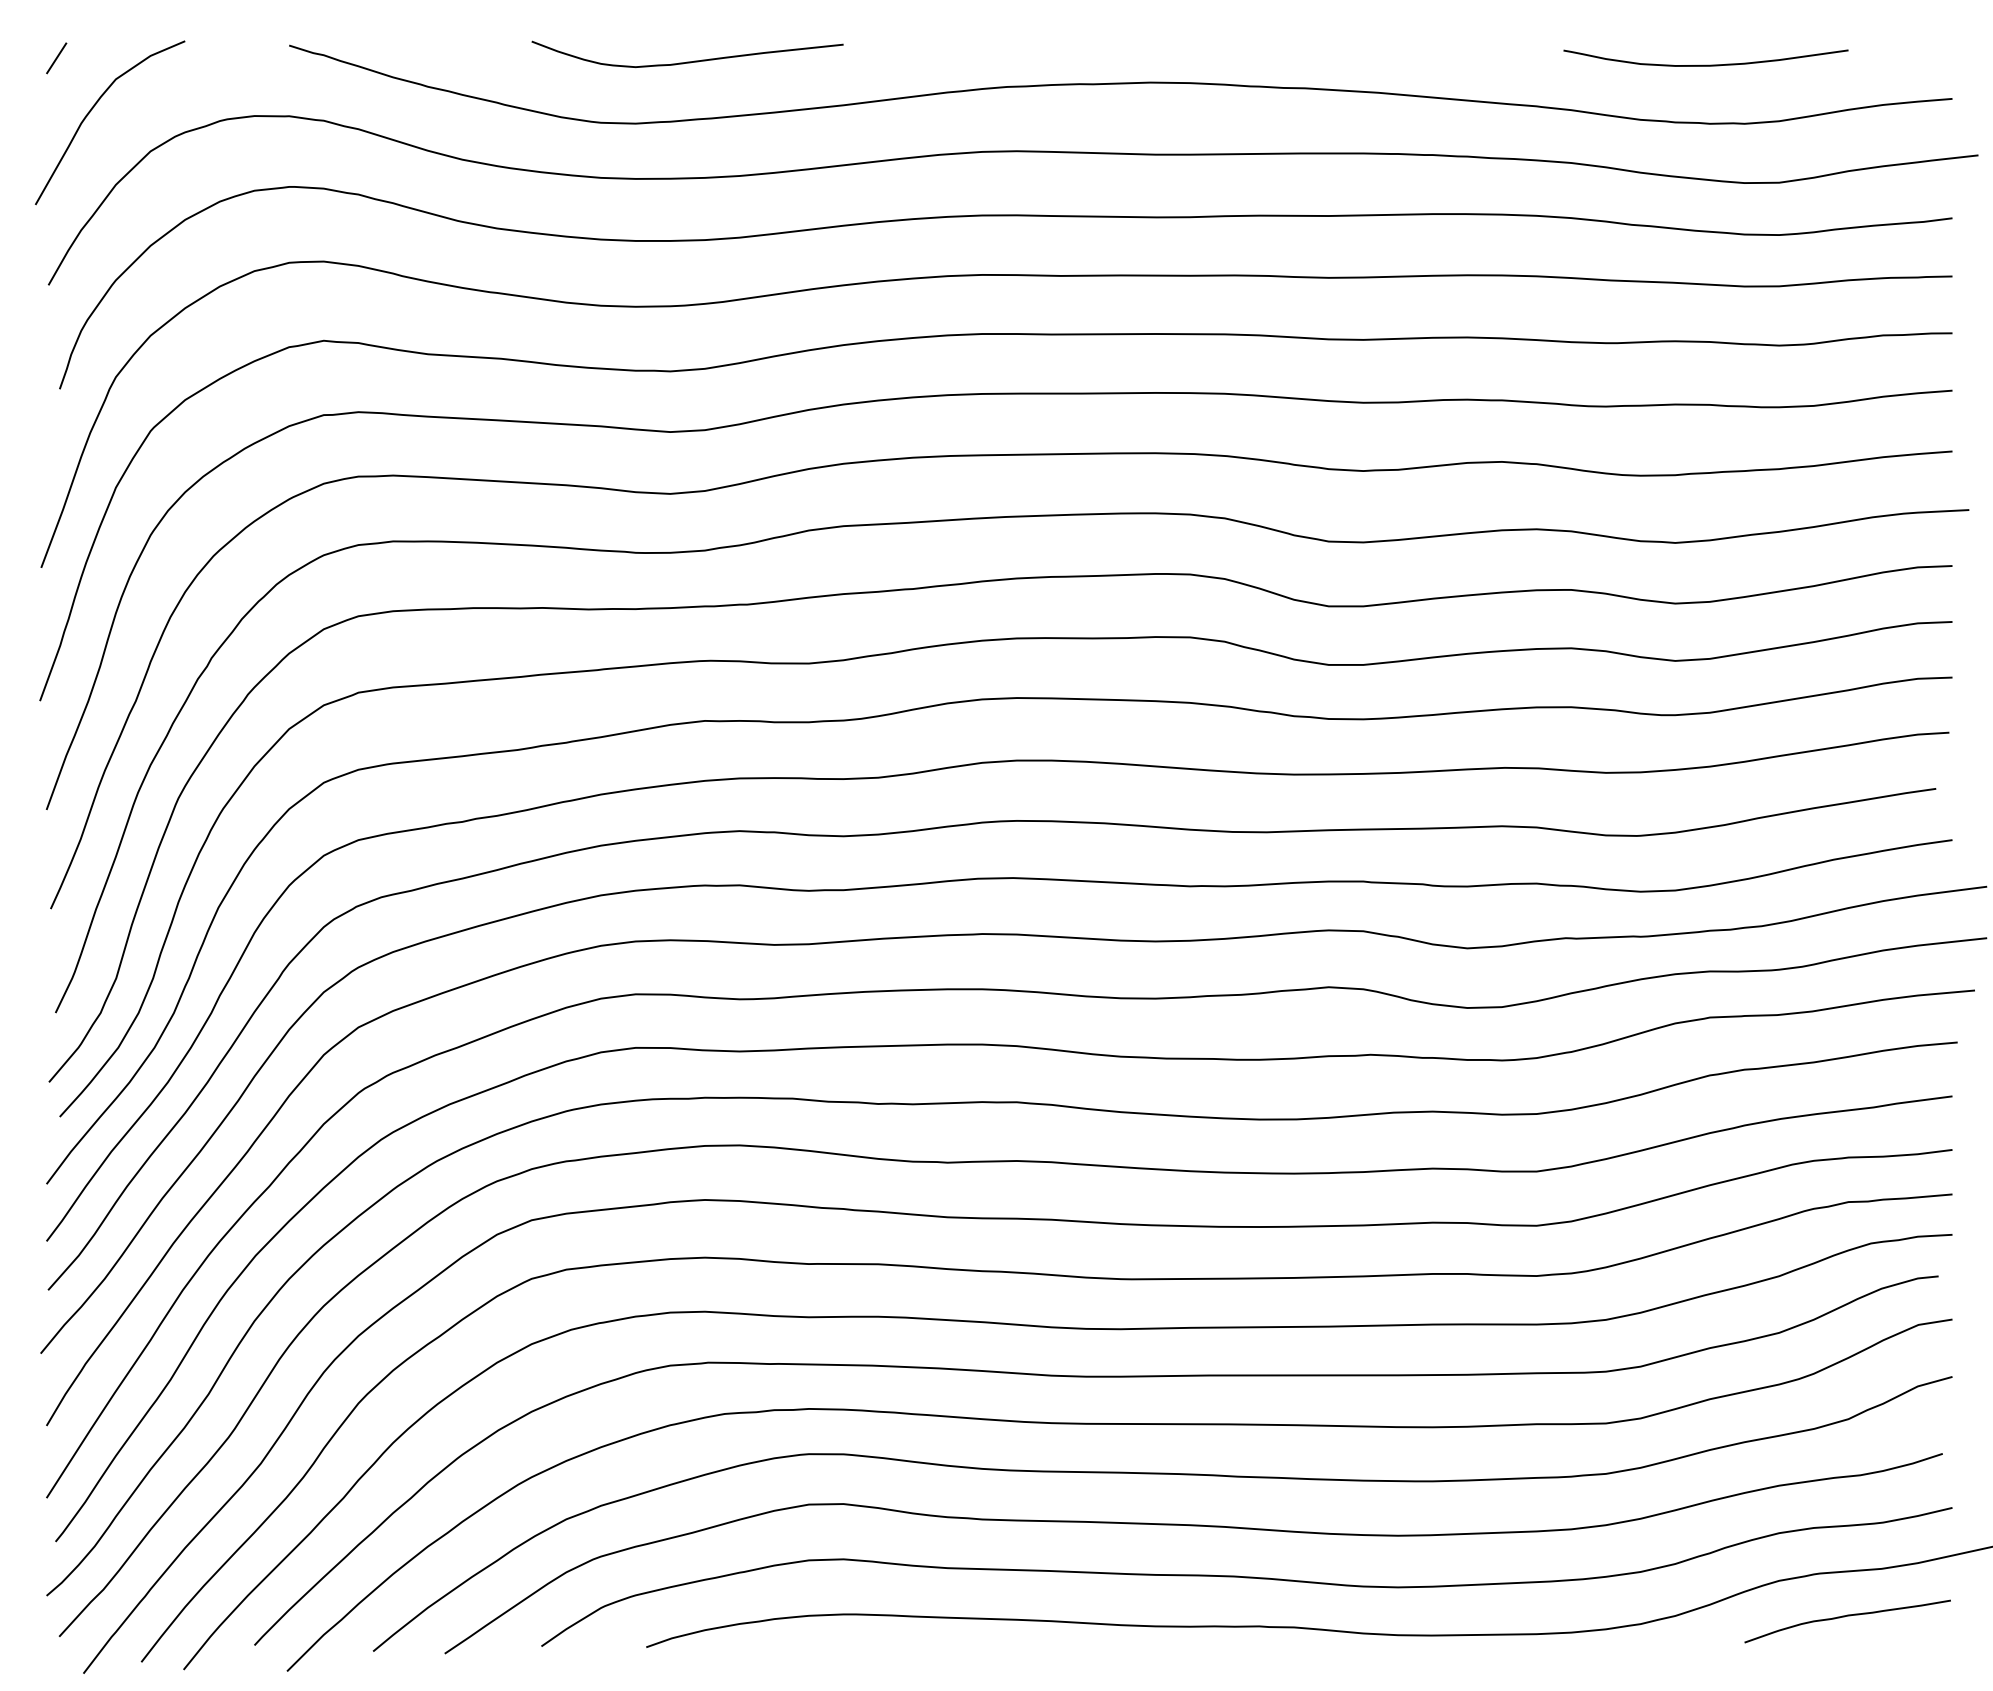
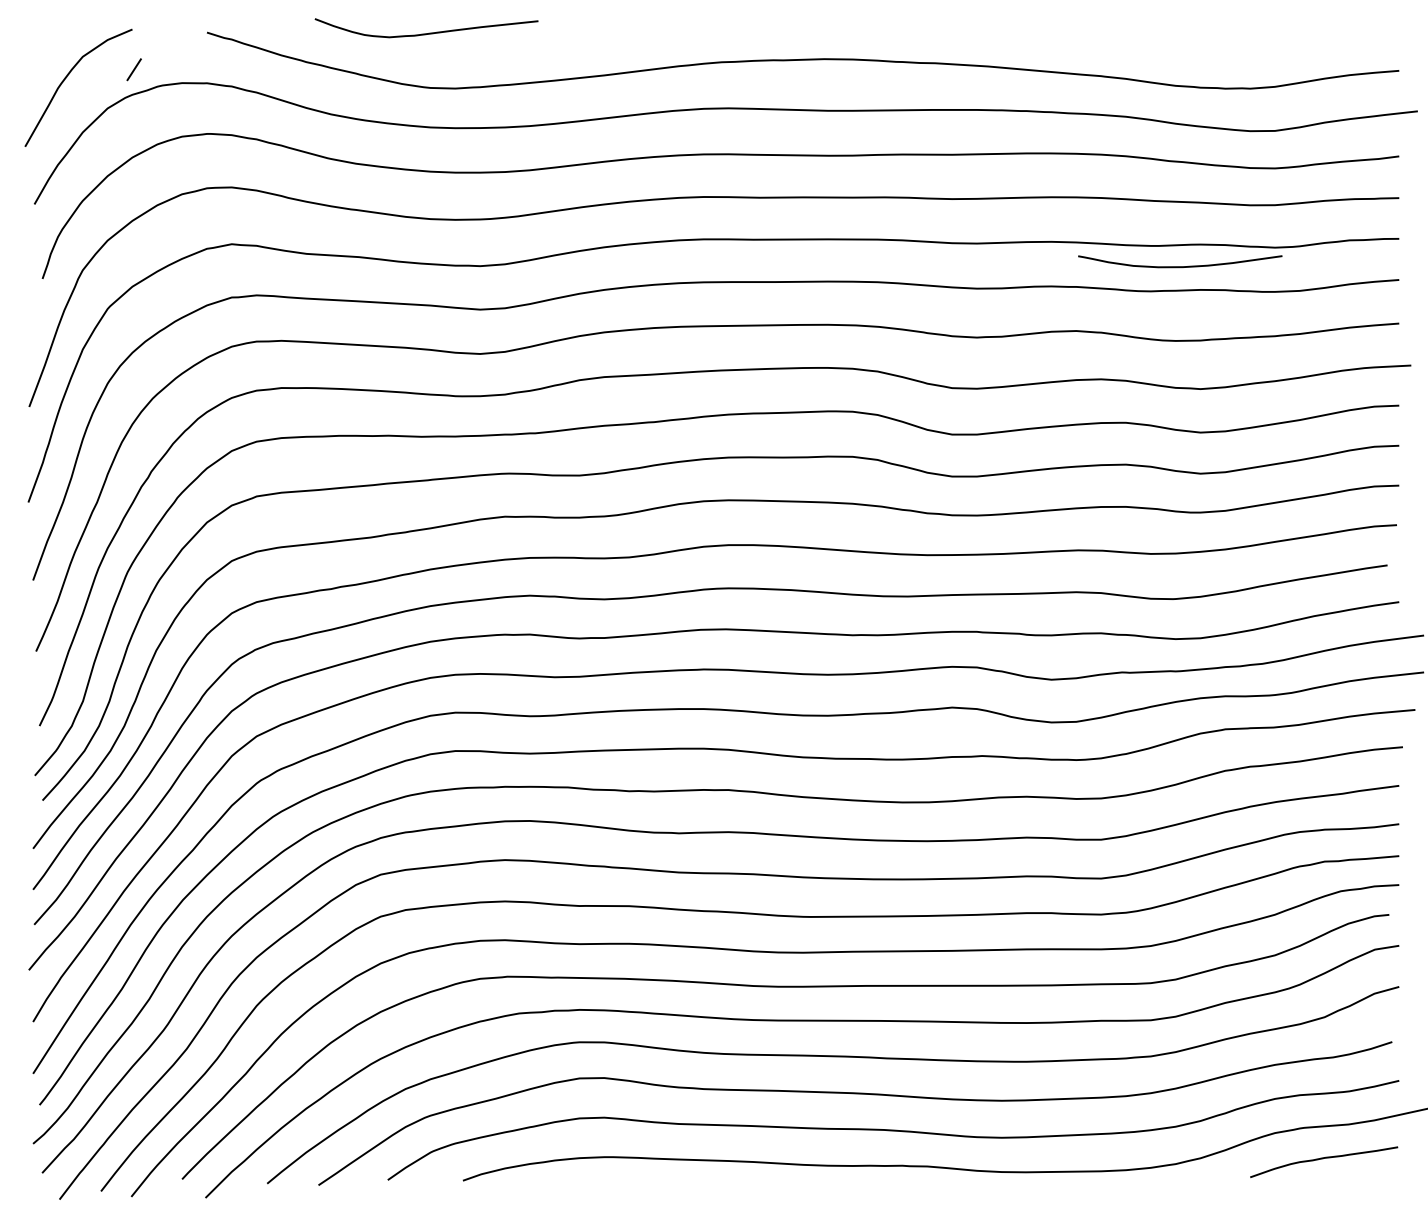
line: (56, 58) -> (134, 69), moved
curve: (687, 61) -> (426, 33), moved
curve: (1705, 64) -> (1179, 266), moved

